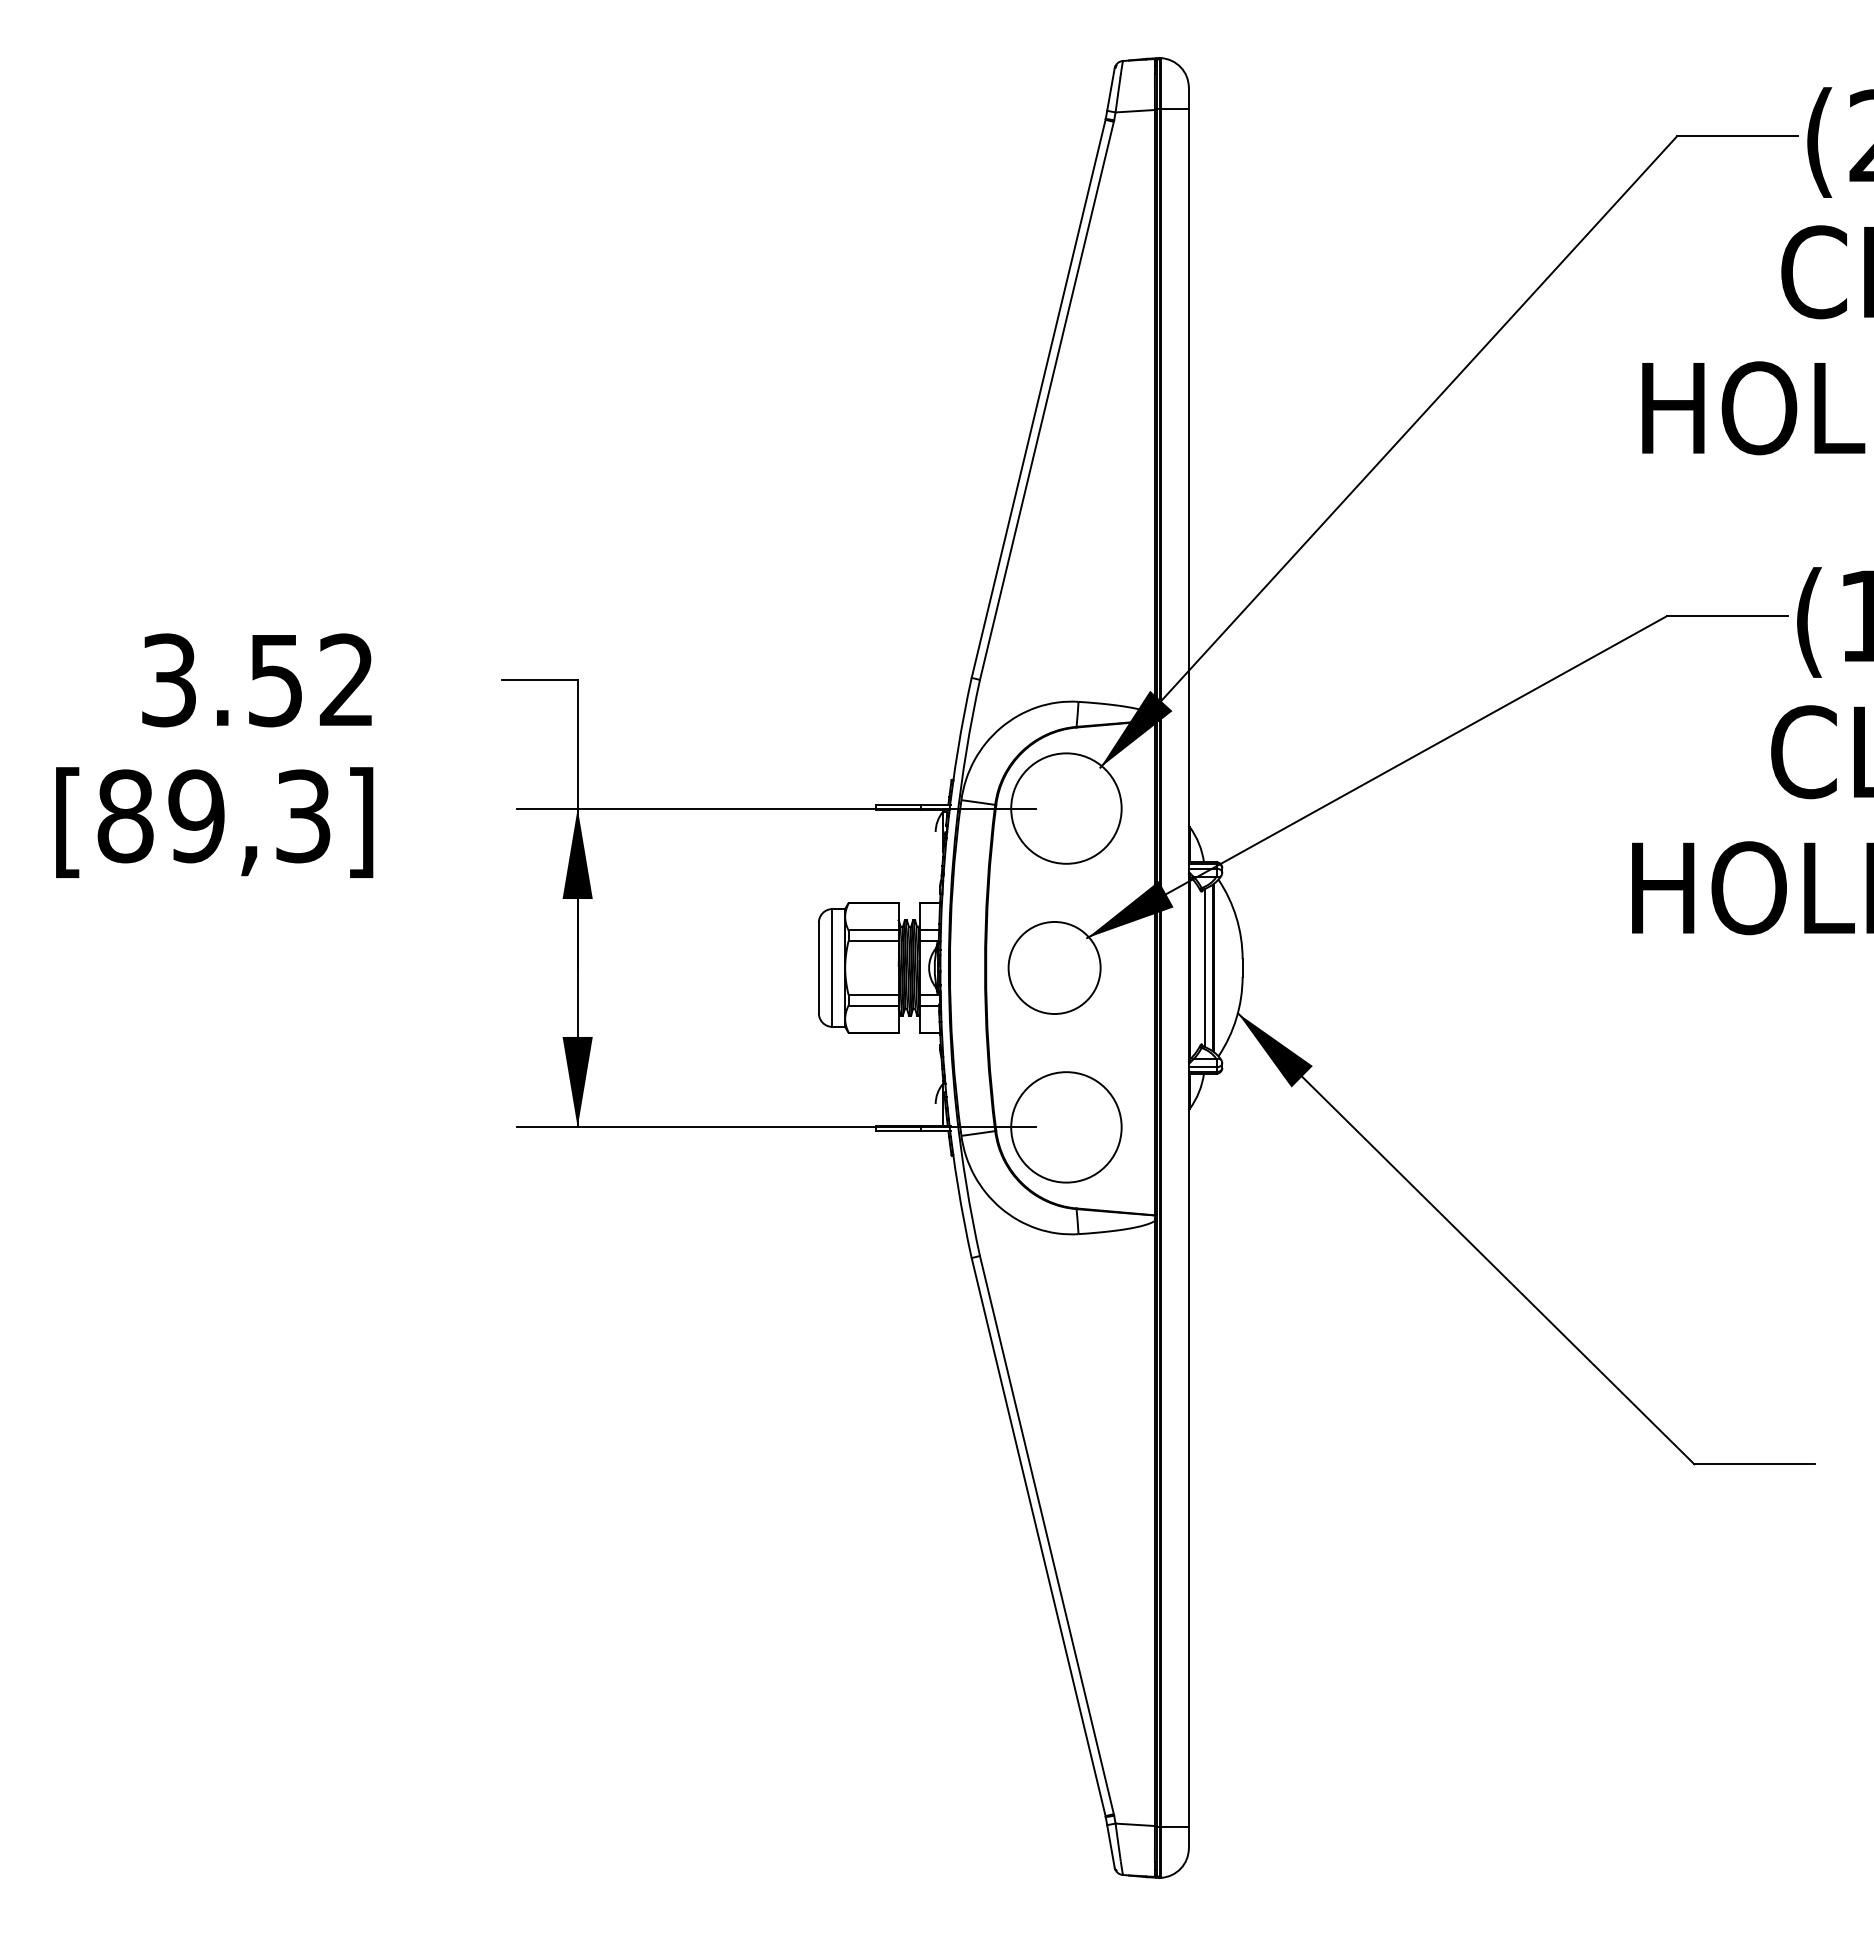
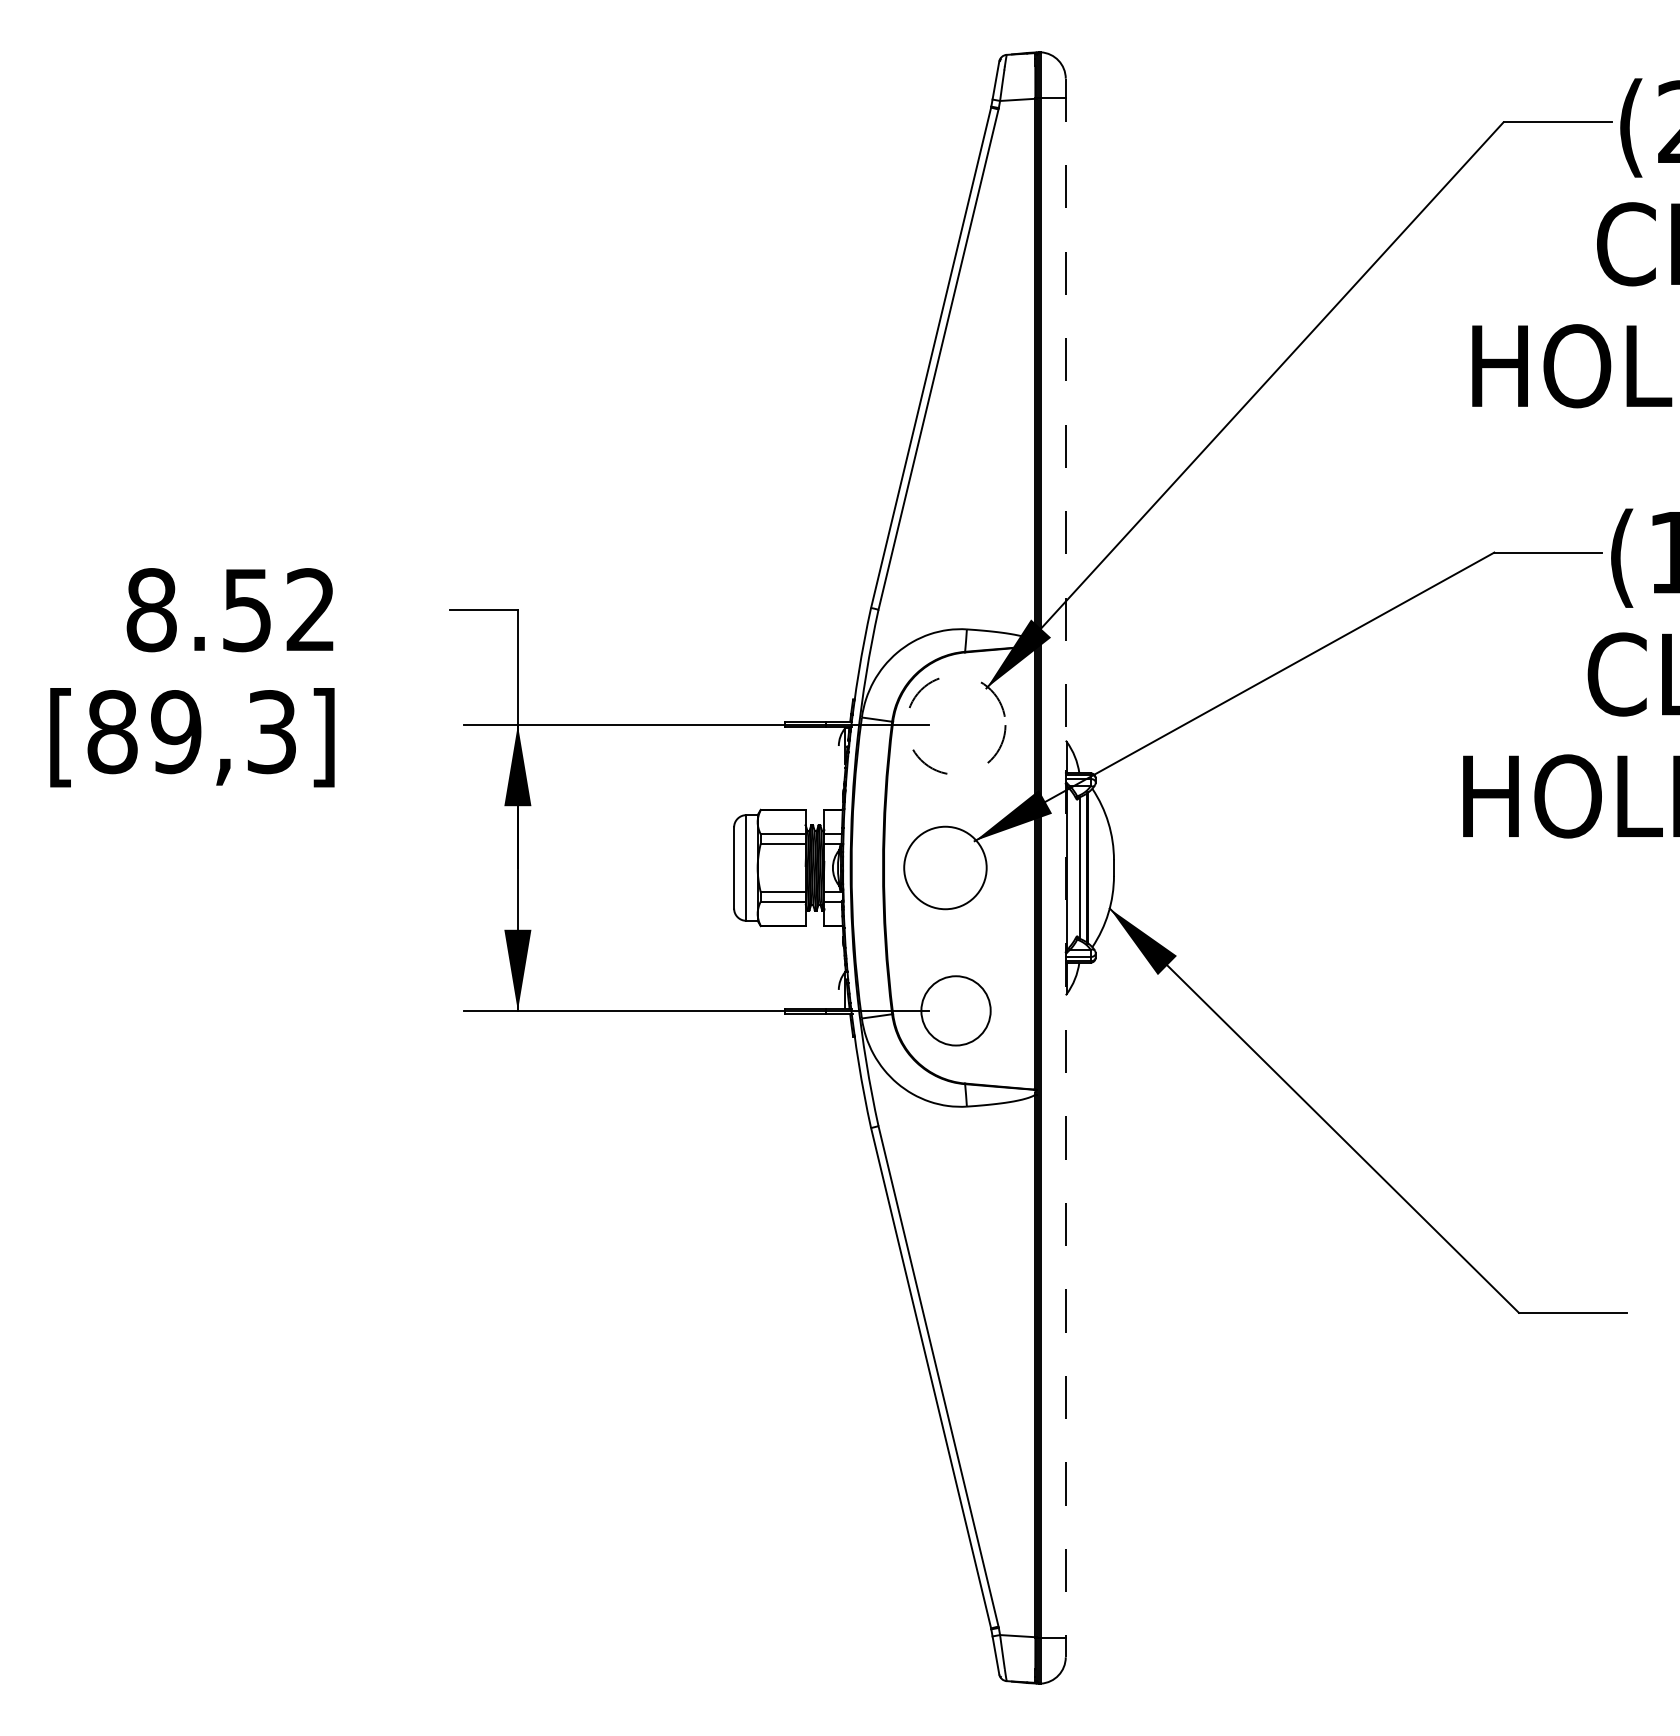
text: (169, 680) -> (151, 610), 3.52 -> 8.52
circle: (1066, 808) -> (956, 725), solid -> dashed
line: (1188, 968) -> (1065, 868), solid -> dashed
circle: (1066, 1127) -> (956, 1010), size x0.7

